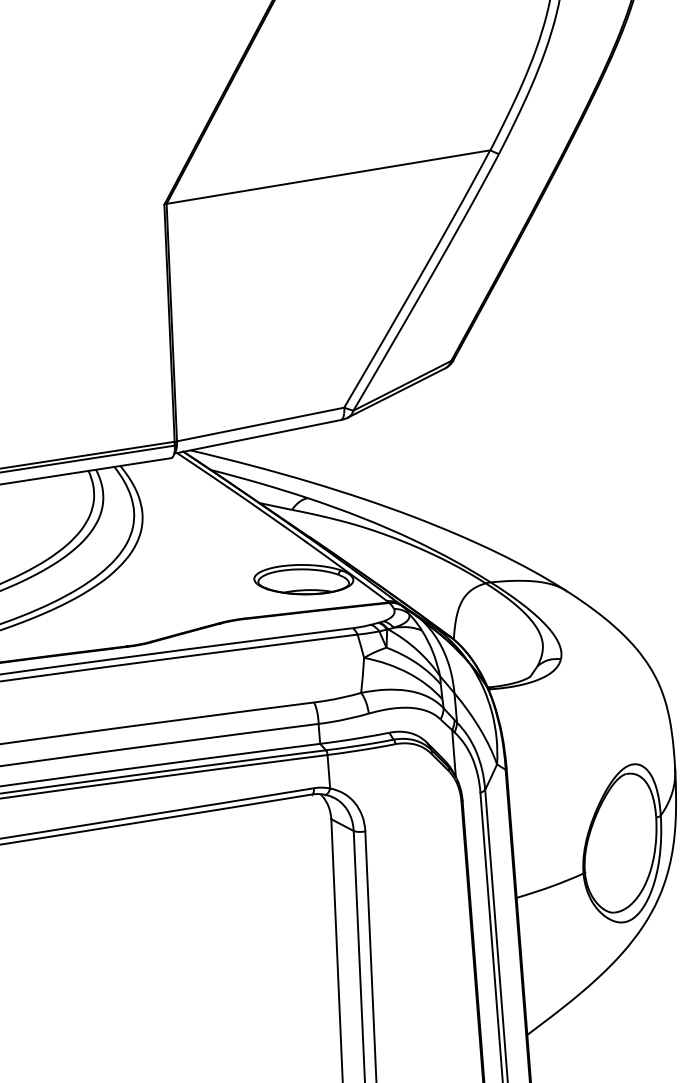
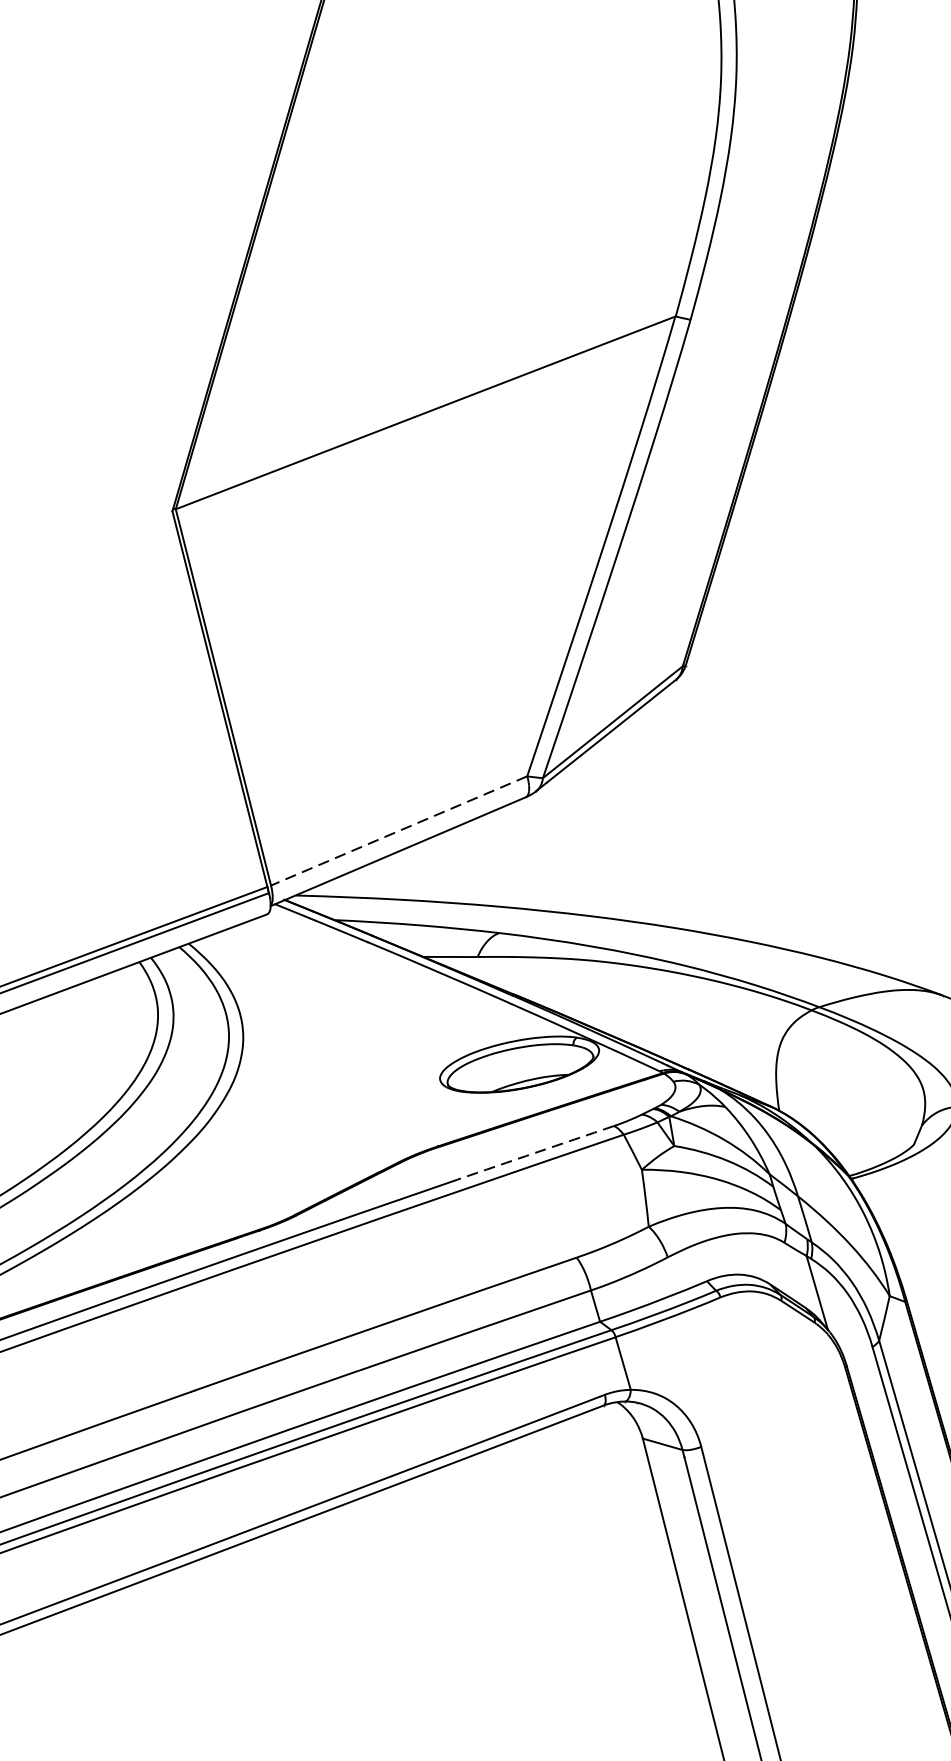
line: (260, 424) -> (398, 830), solid -> dashed
arc: (302, 634) -> (535, 1152), solid -> dashed

